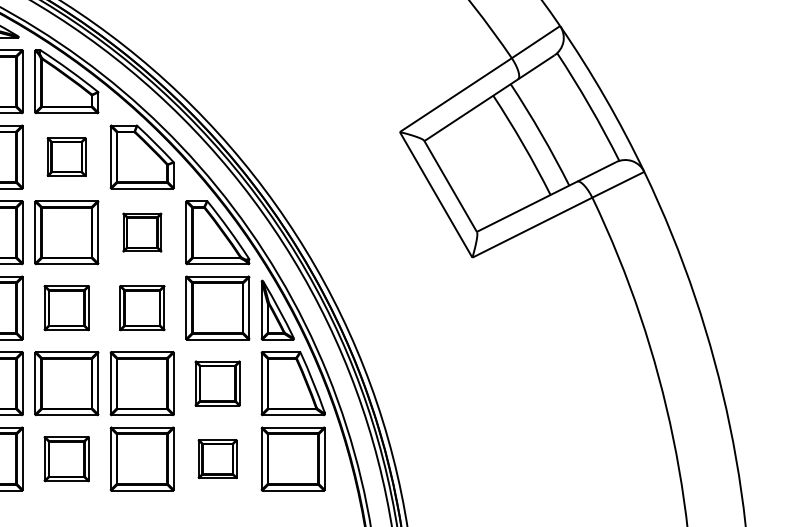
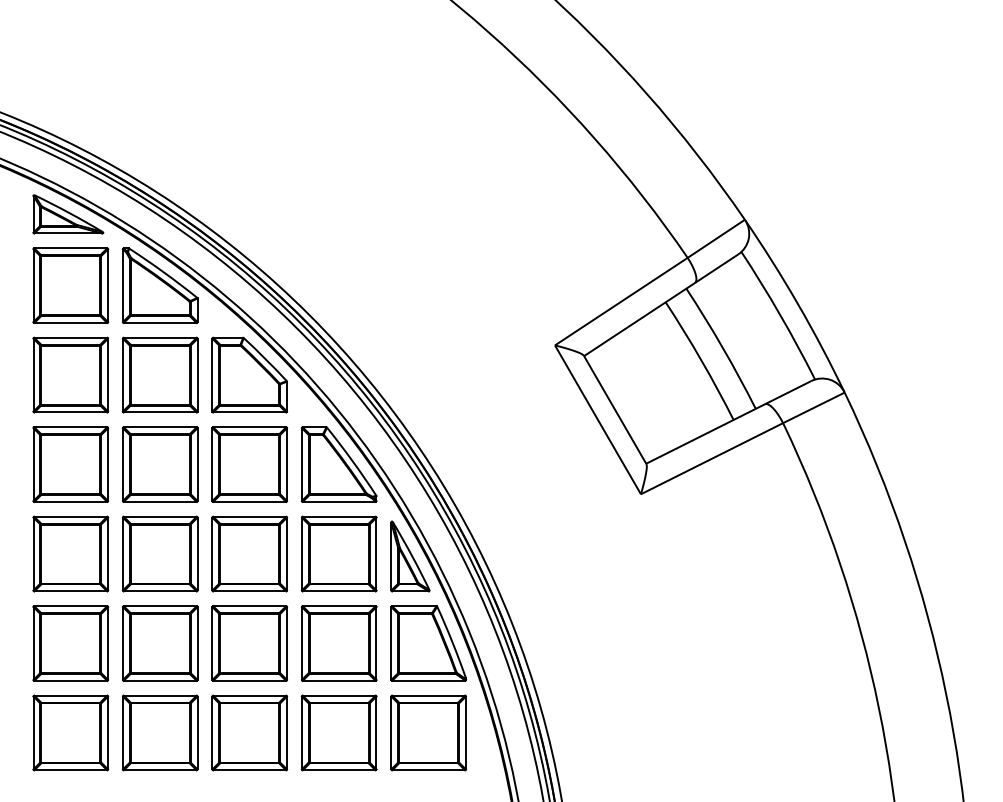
part: (66, 156) -> (159, 374), size x1.67
part: (142, 232) -> (249, 464), size x1.67
part: (66, 307) -> (159, 553), size x1.43
part: (142, 307) -> (249, 553), size x1.43
part: (217, 383) -> (338, 643), size x1.43
part: (66, 458) -> (159, 732), size x1.43
part: (217, 458) -> (338, 732), size x1.67

